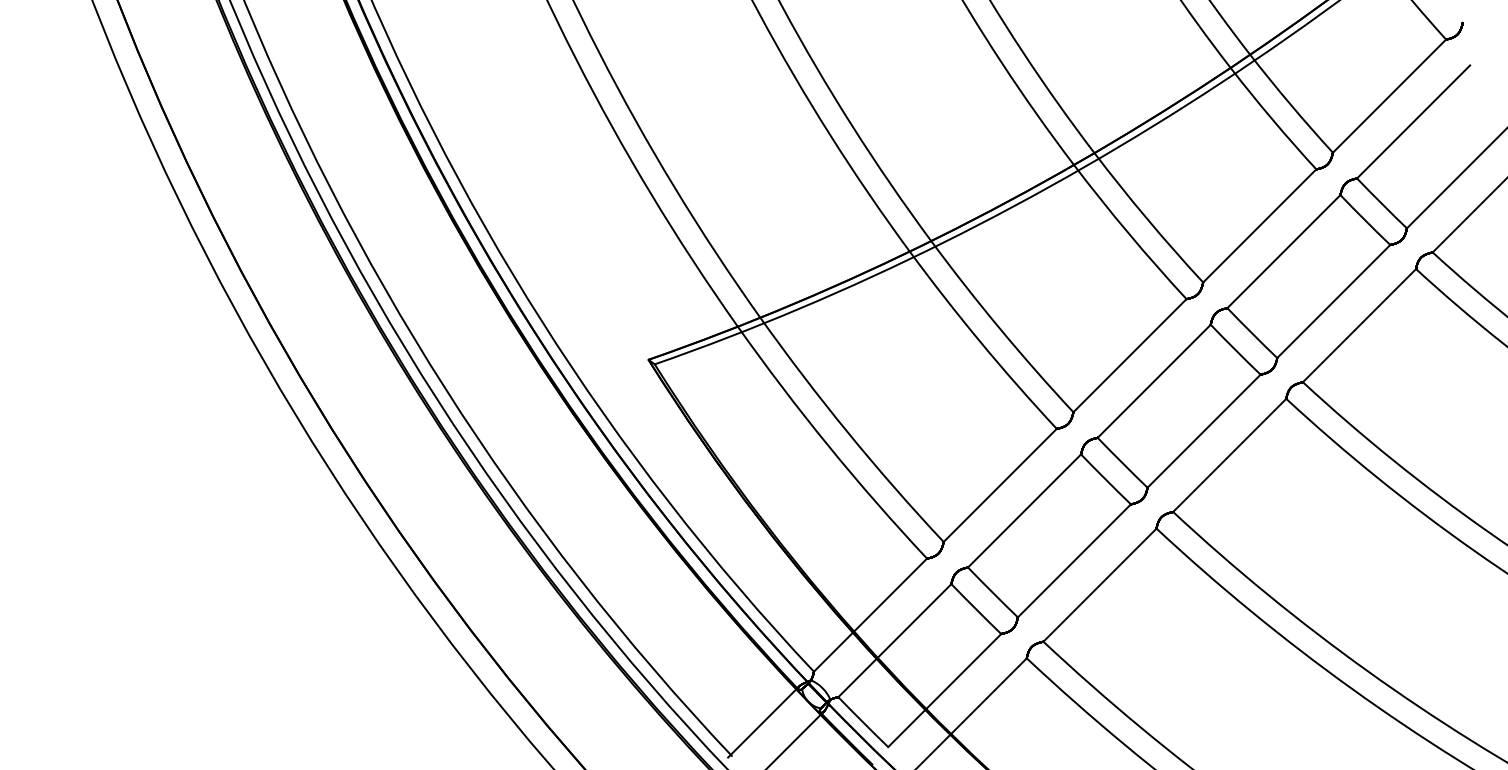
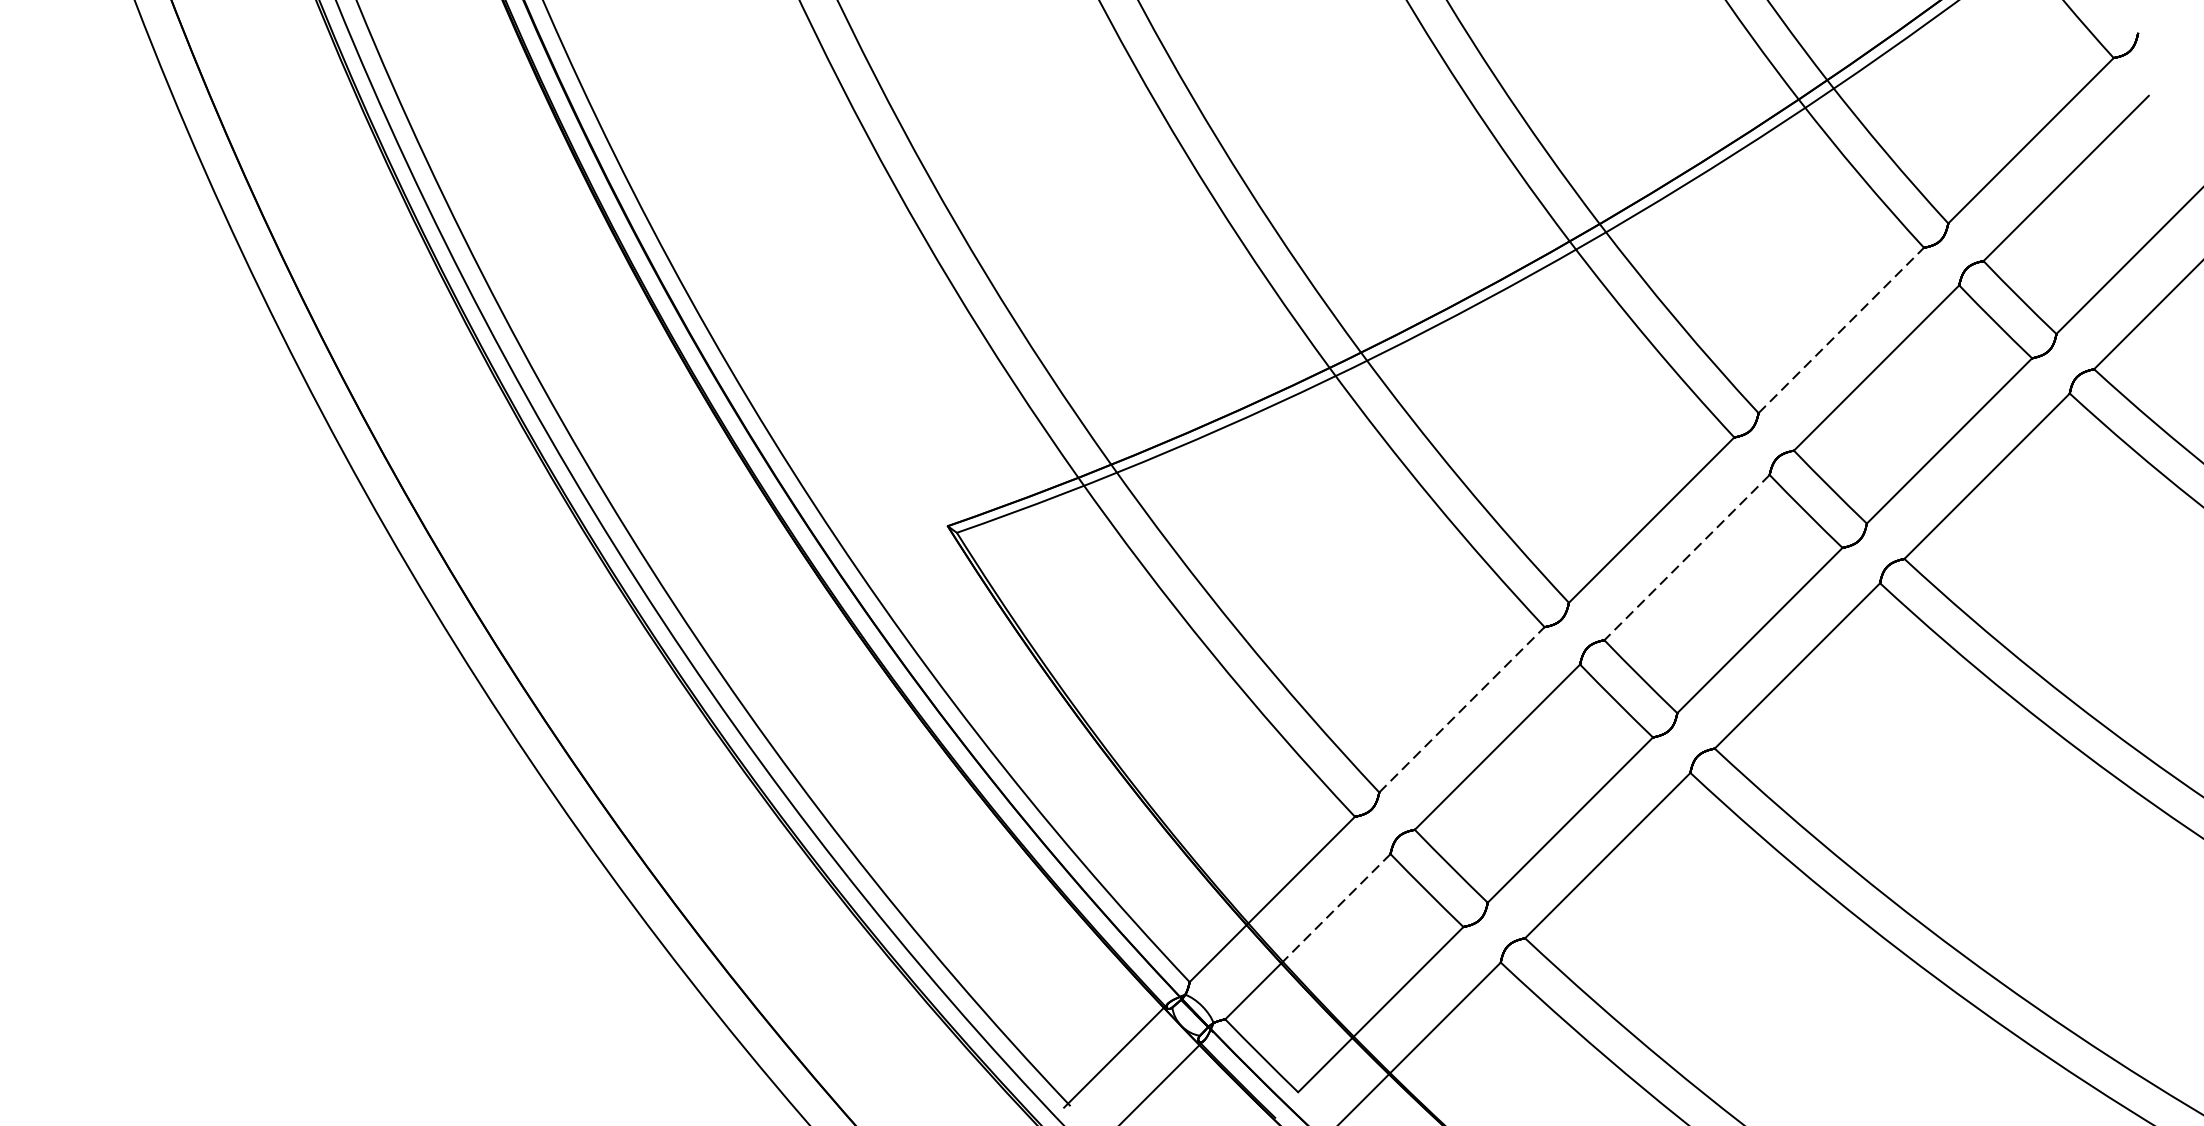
line: (1259, 225) -> (1840, 329), solid -> dashed
line: (1154, 381) -> (1687, 557), solid -> dashed
line: (1000, 485) -> (1462, 709), solid -> dashed
line: (914, 621) -> (1336, 908), solid -> dashed

